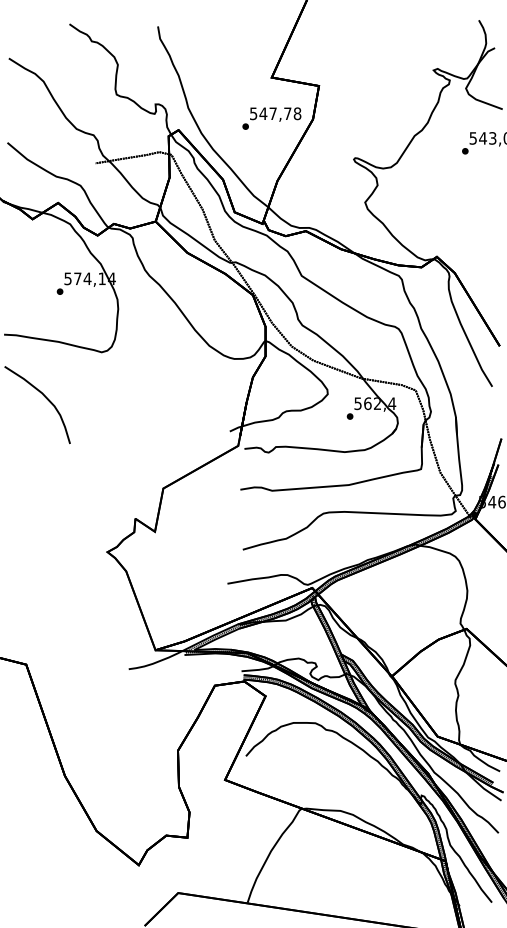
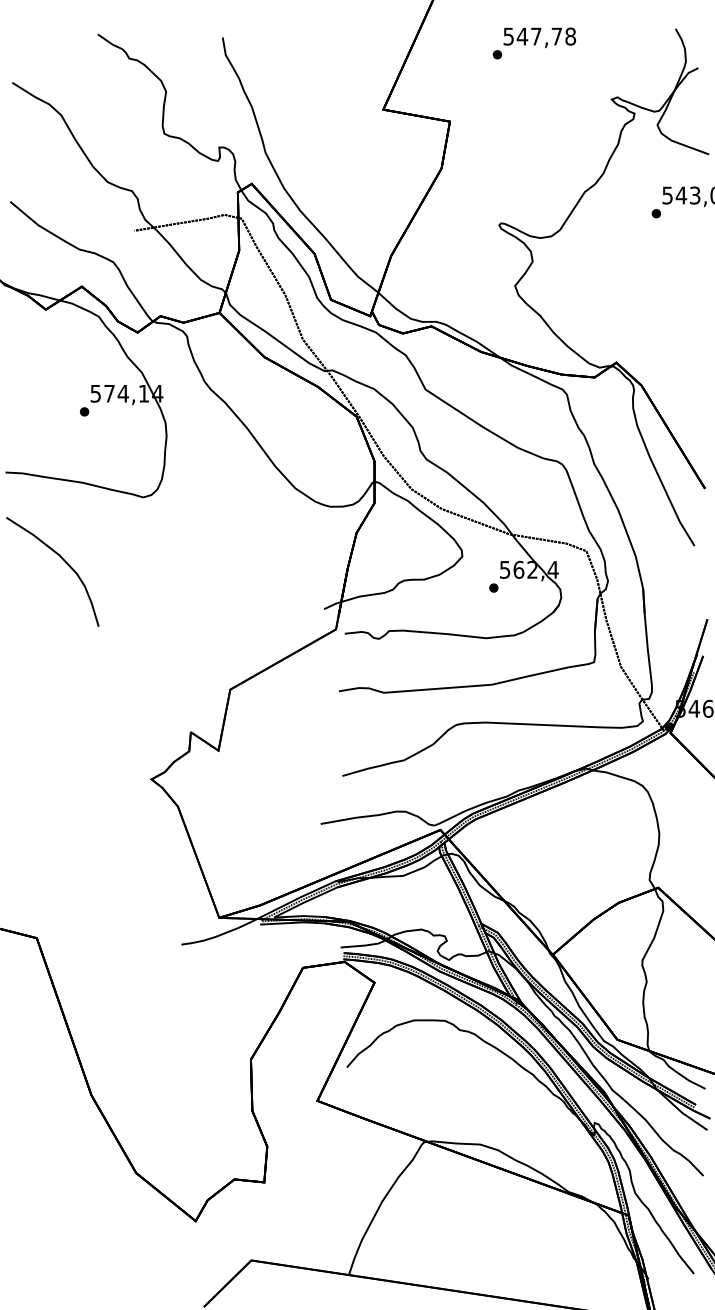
text: (271, 118) -> (533, 43), moved

